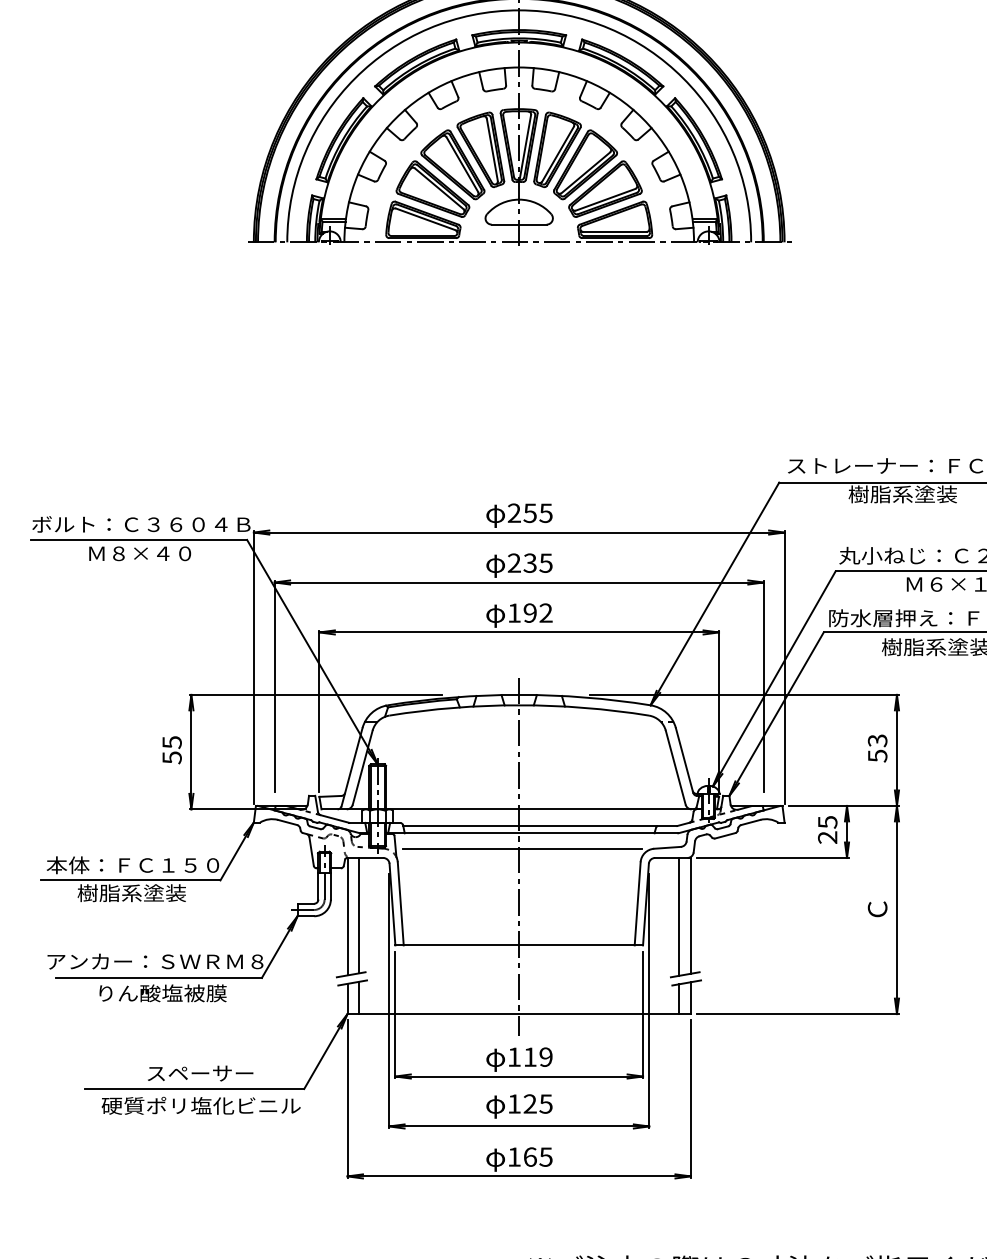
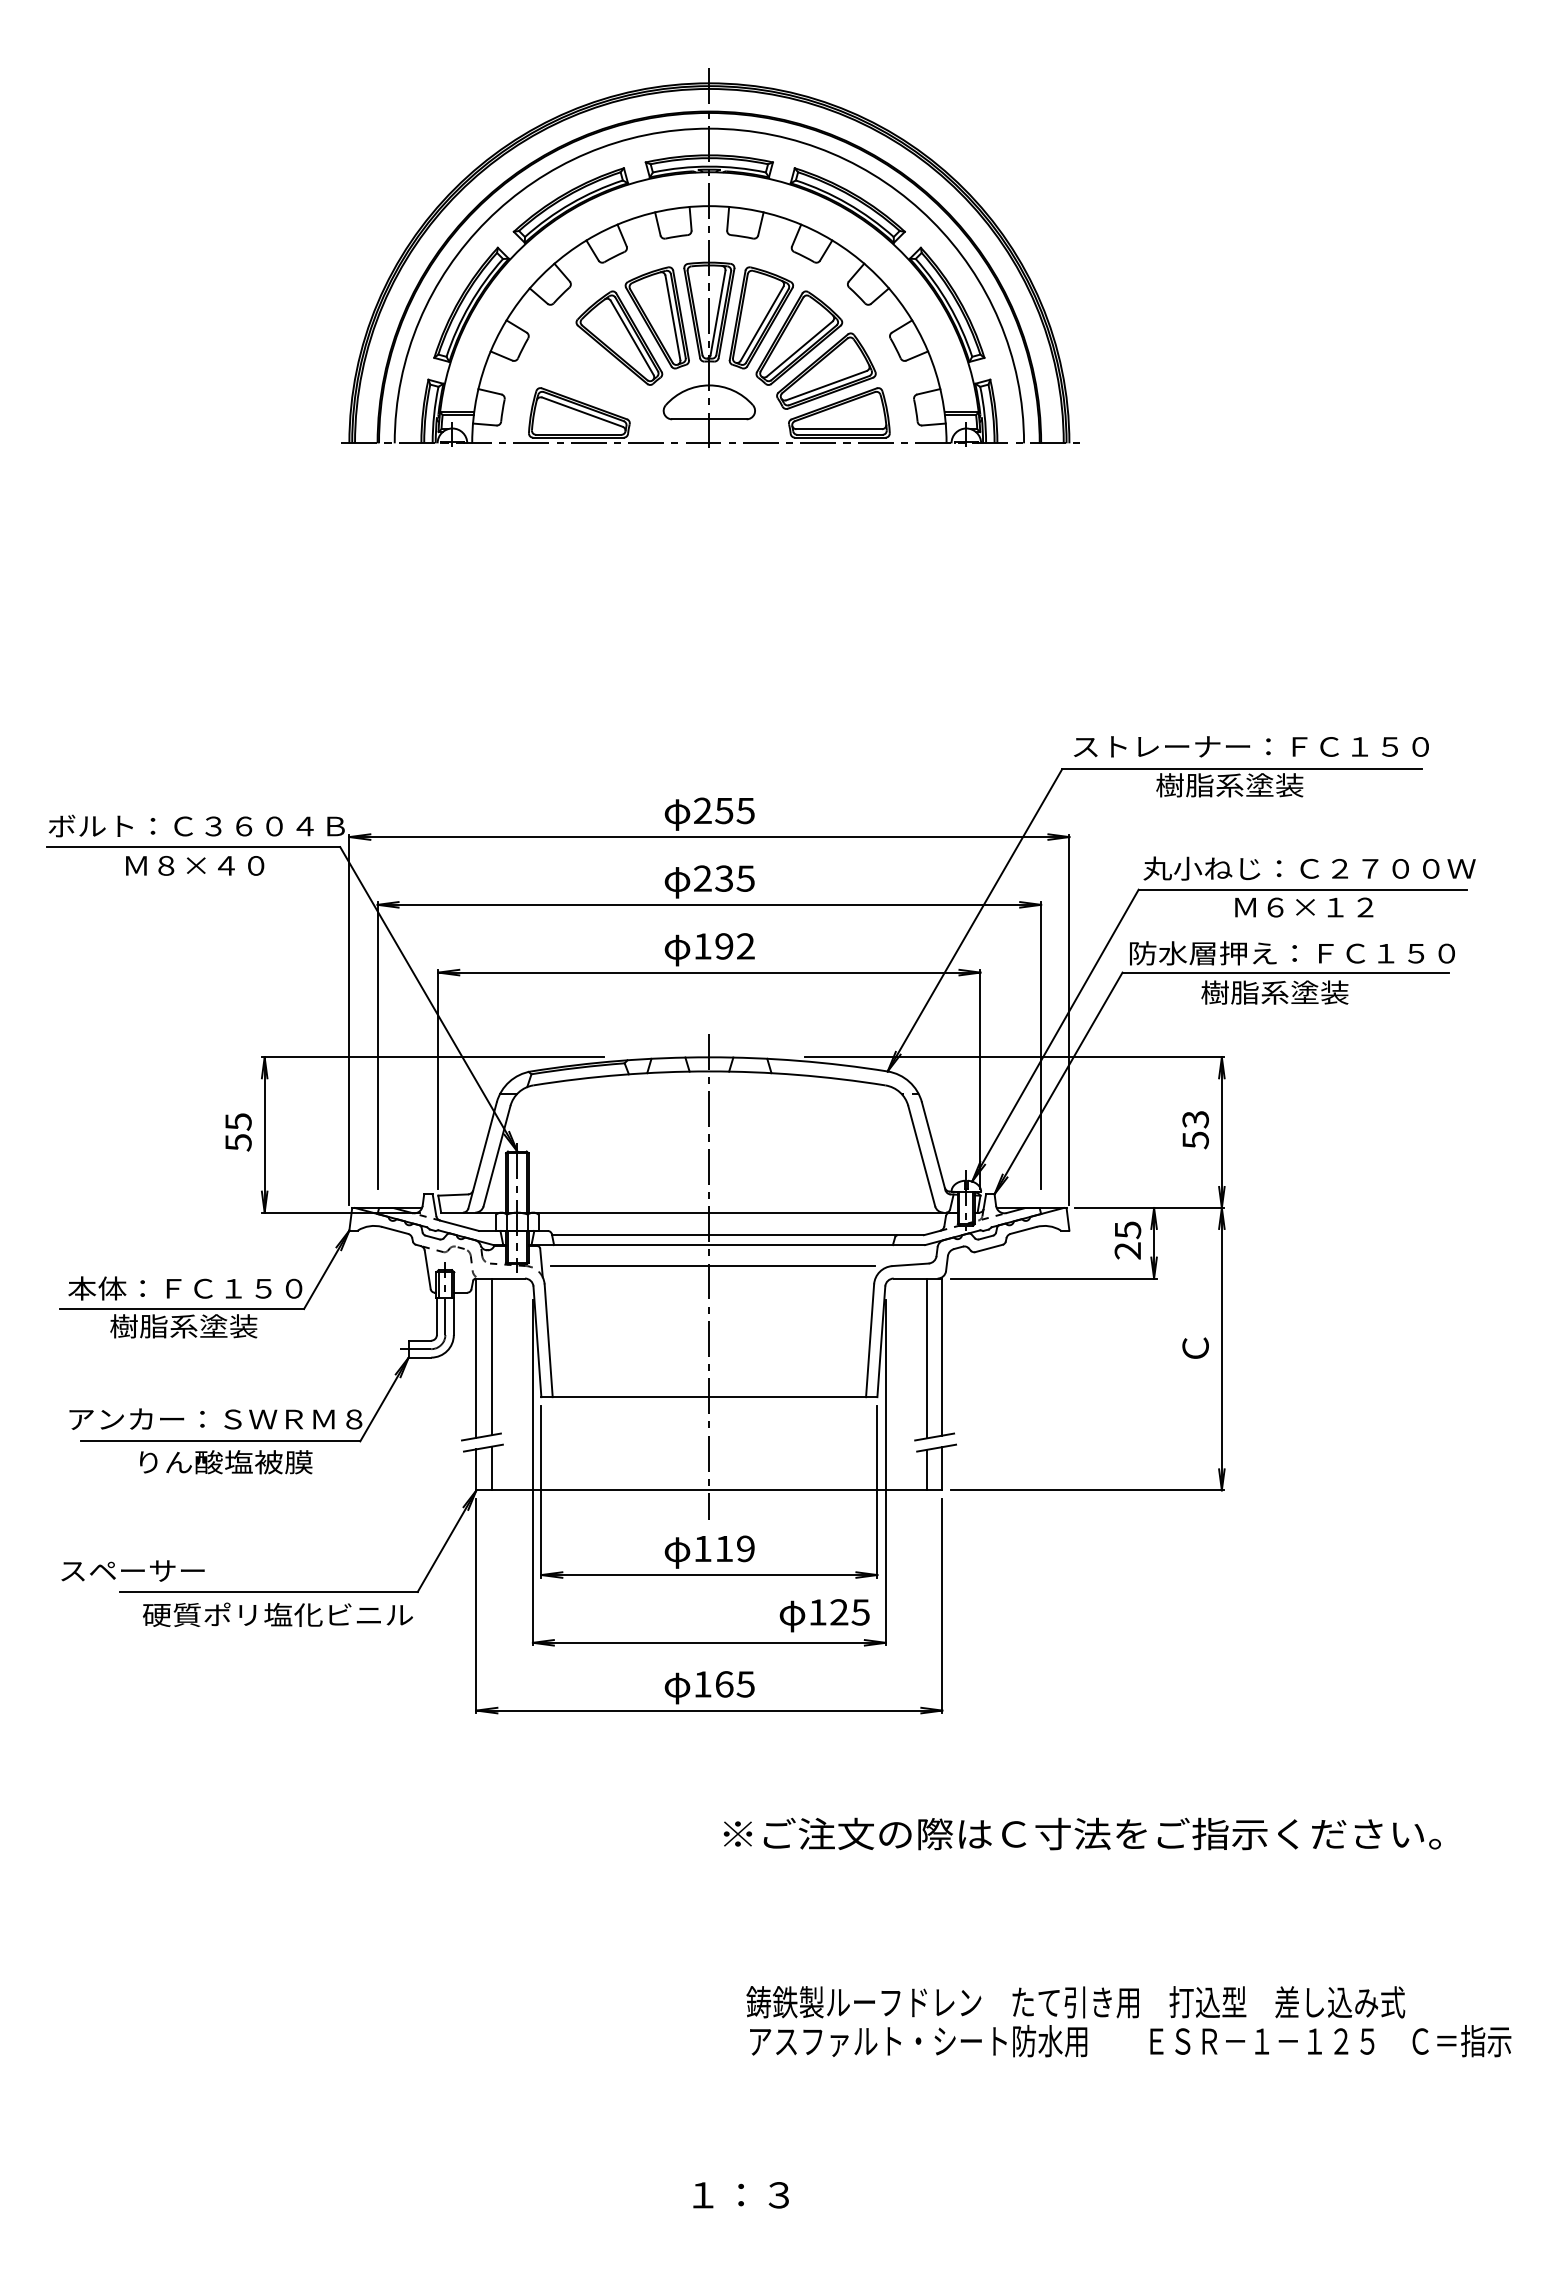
part: (433, 188) -> (592, 370), removed
text: (200, 1073) -> (132, 1570), moved
text: (519, 1106) -> (824, 1615), moved

